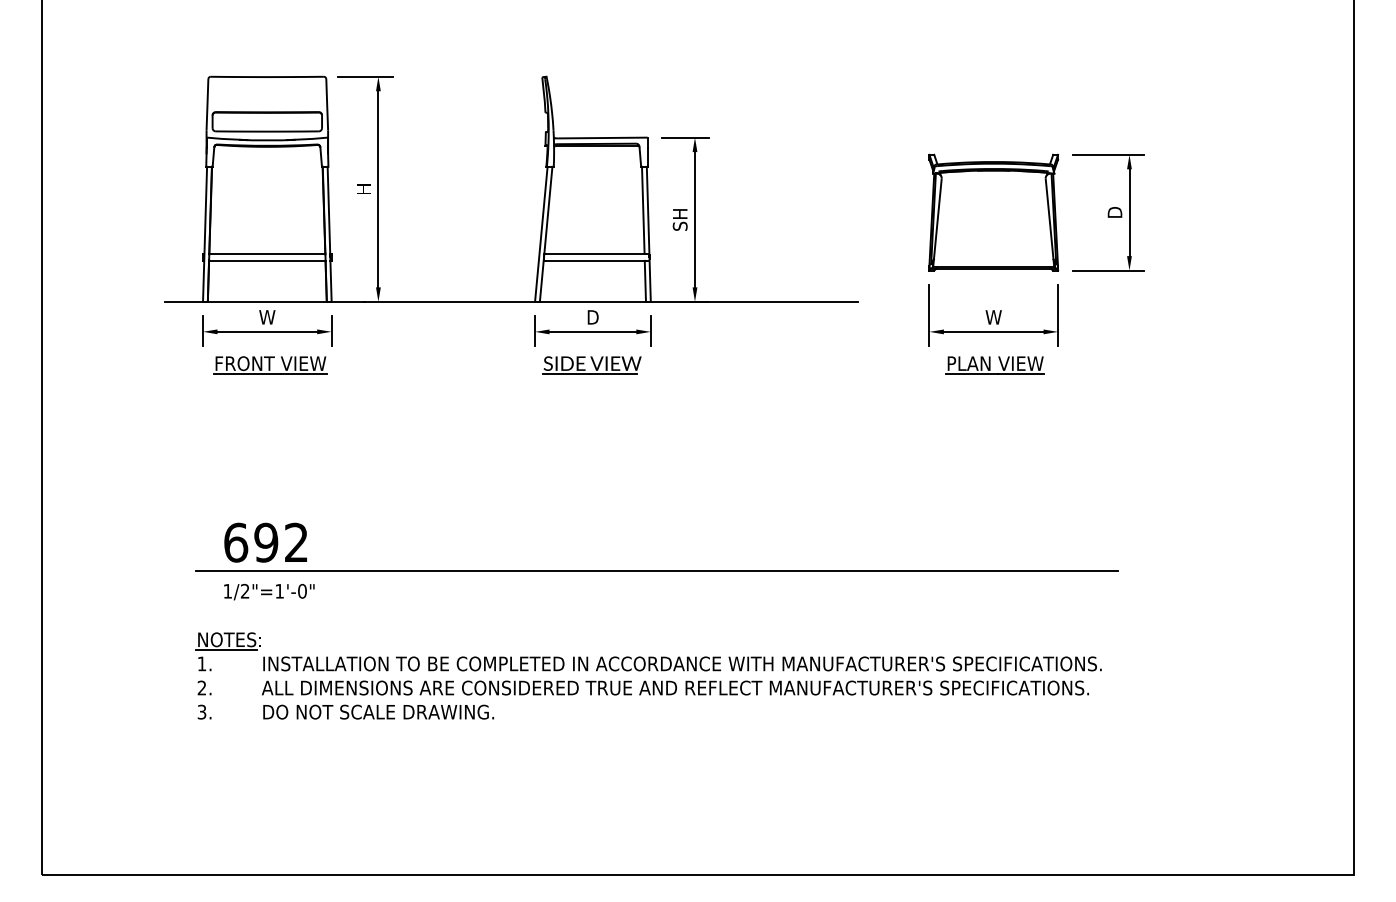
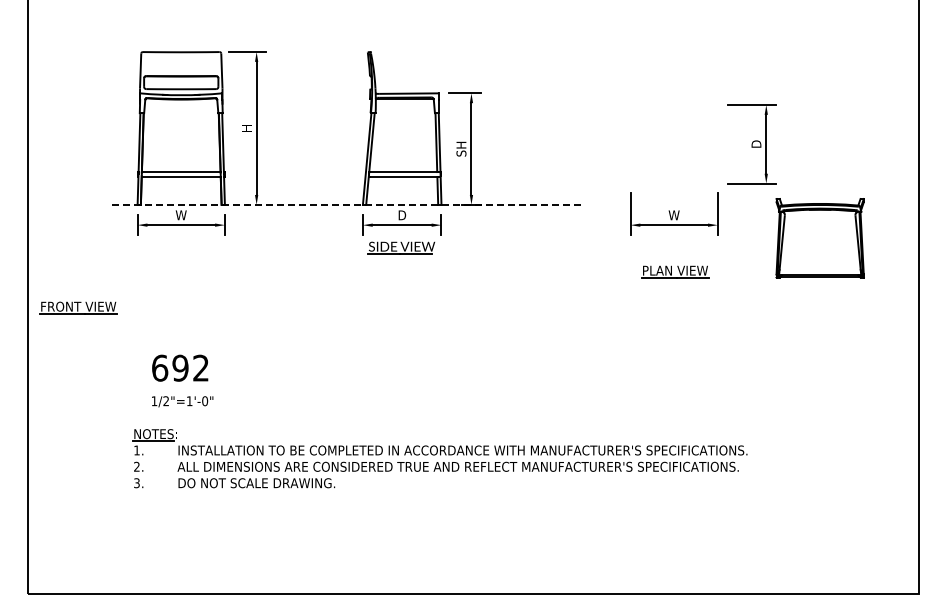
part: (992, 212) -> (819, 238), moved
line: (510, 301) -> (346, 204), solid -> dashed
part: (270, 364) -> (78, 307), moved
part: (995, 364) -> (675, 271), moved
line: (656, 571) -> (445, 387), removed

